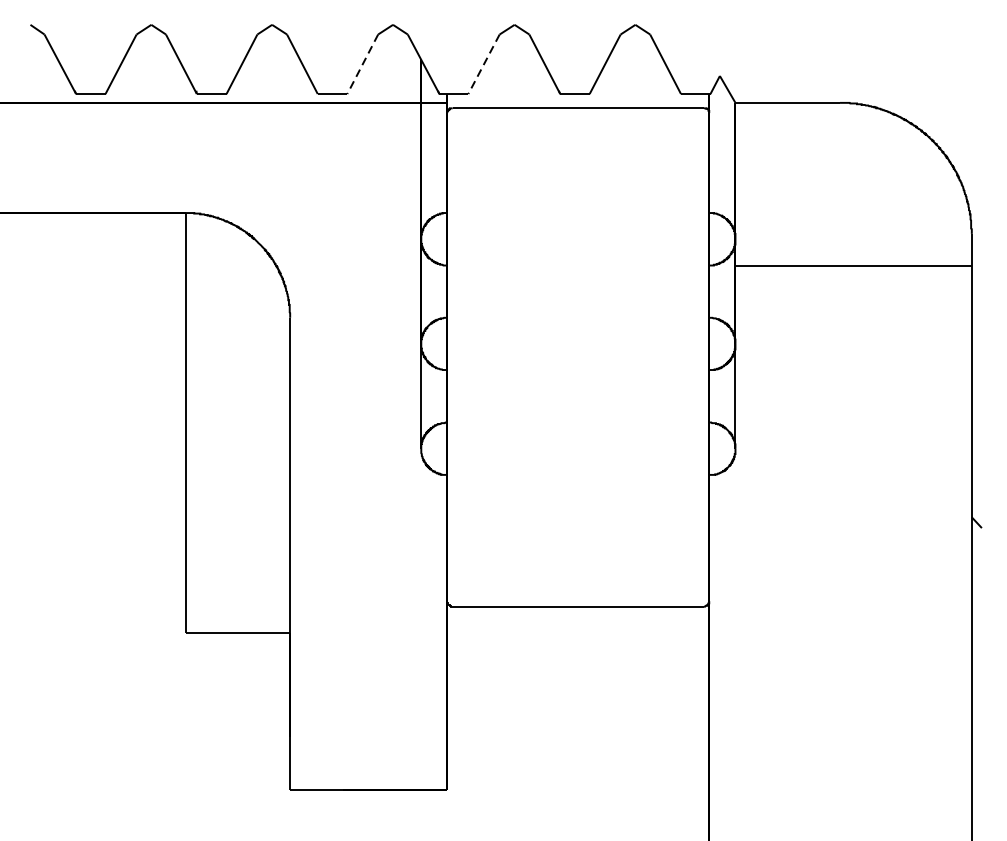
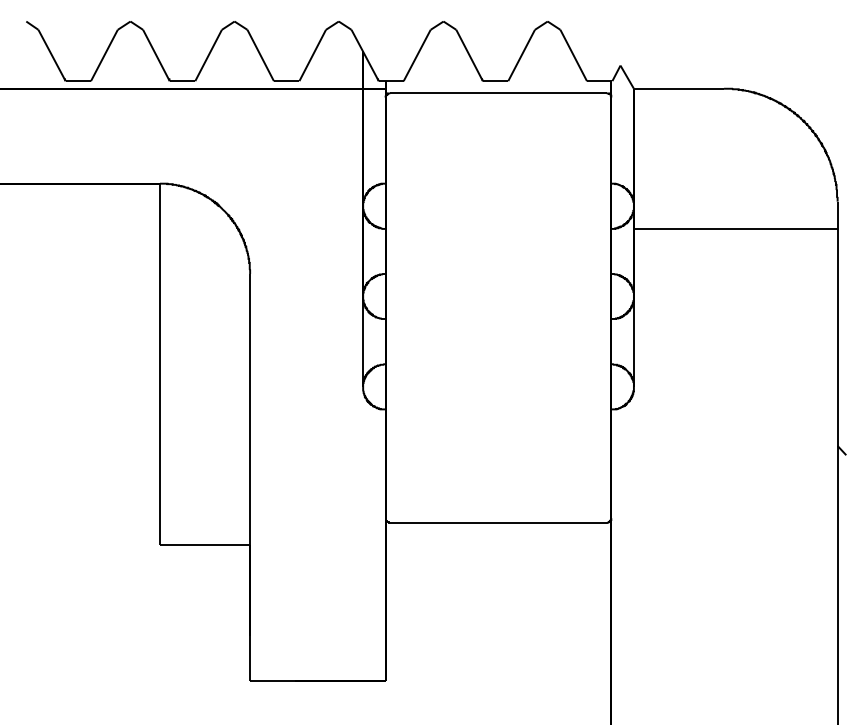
line: (362, 64) -> (312, 55), dashed -> solid
line: (484, 64) -> (417, 55), dashed -> solid

